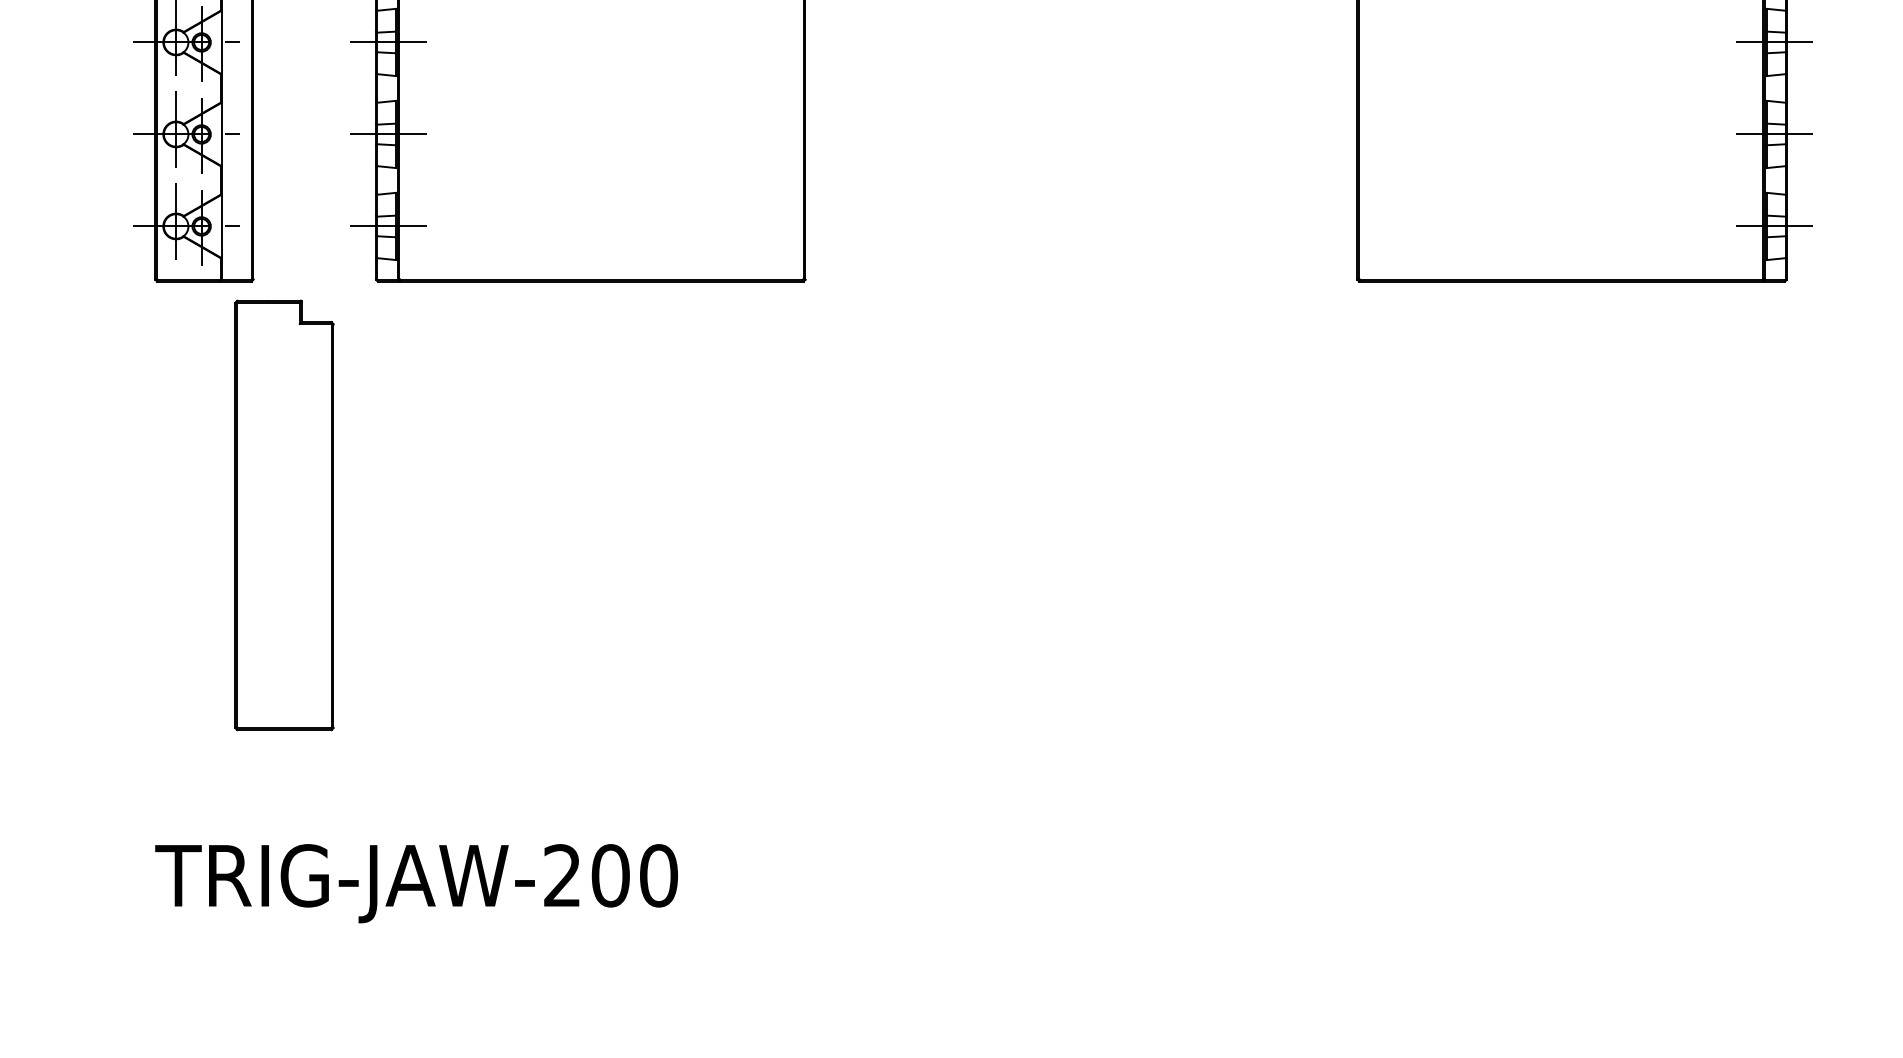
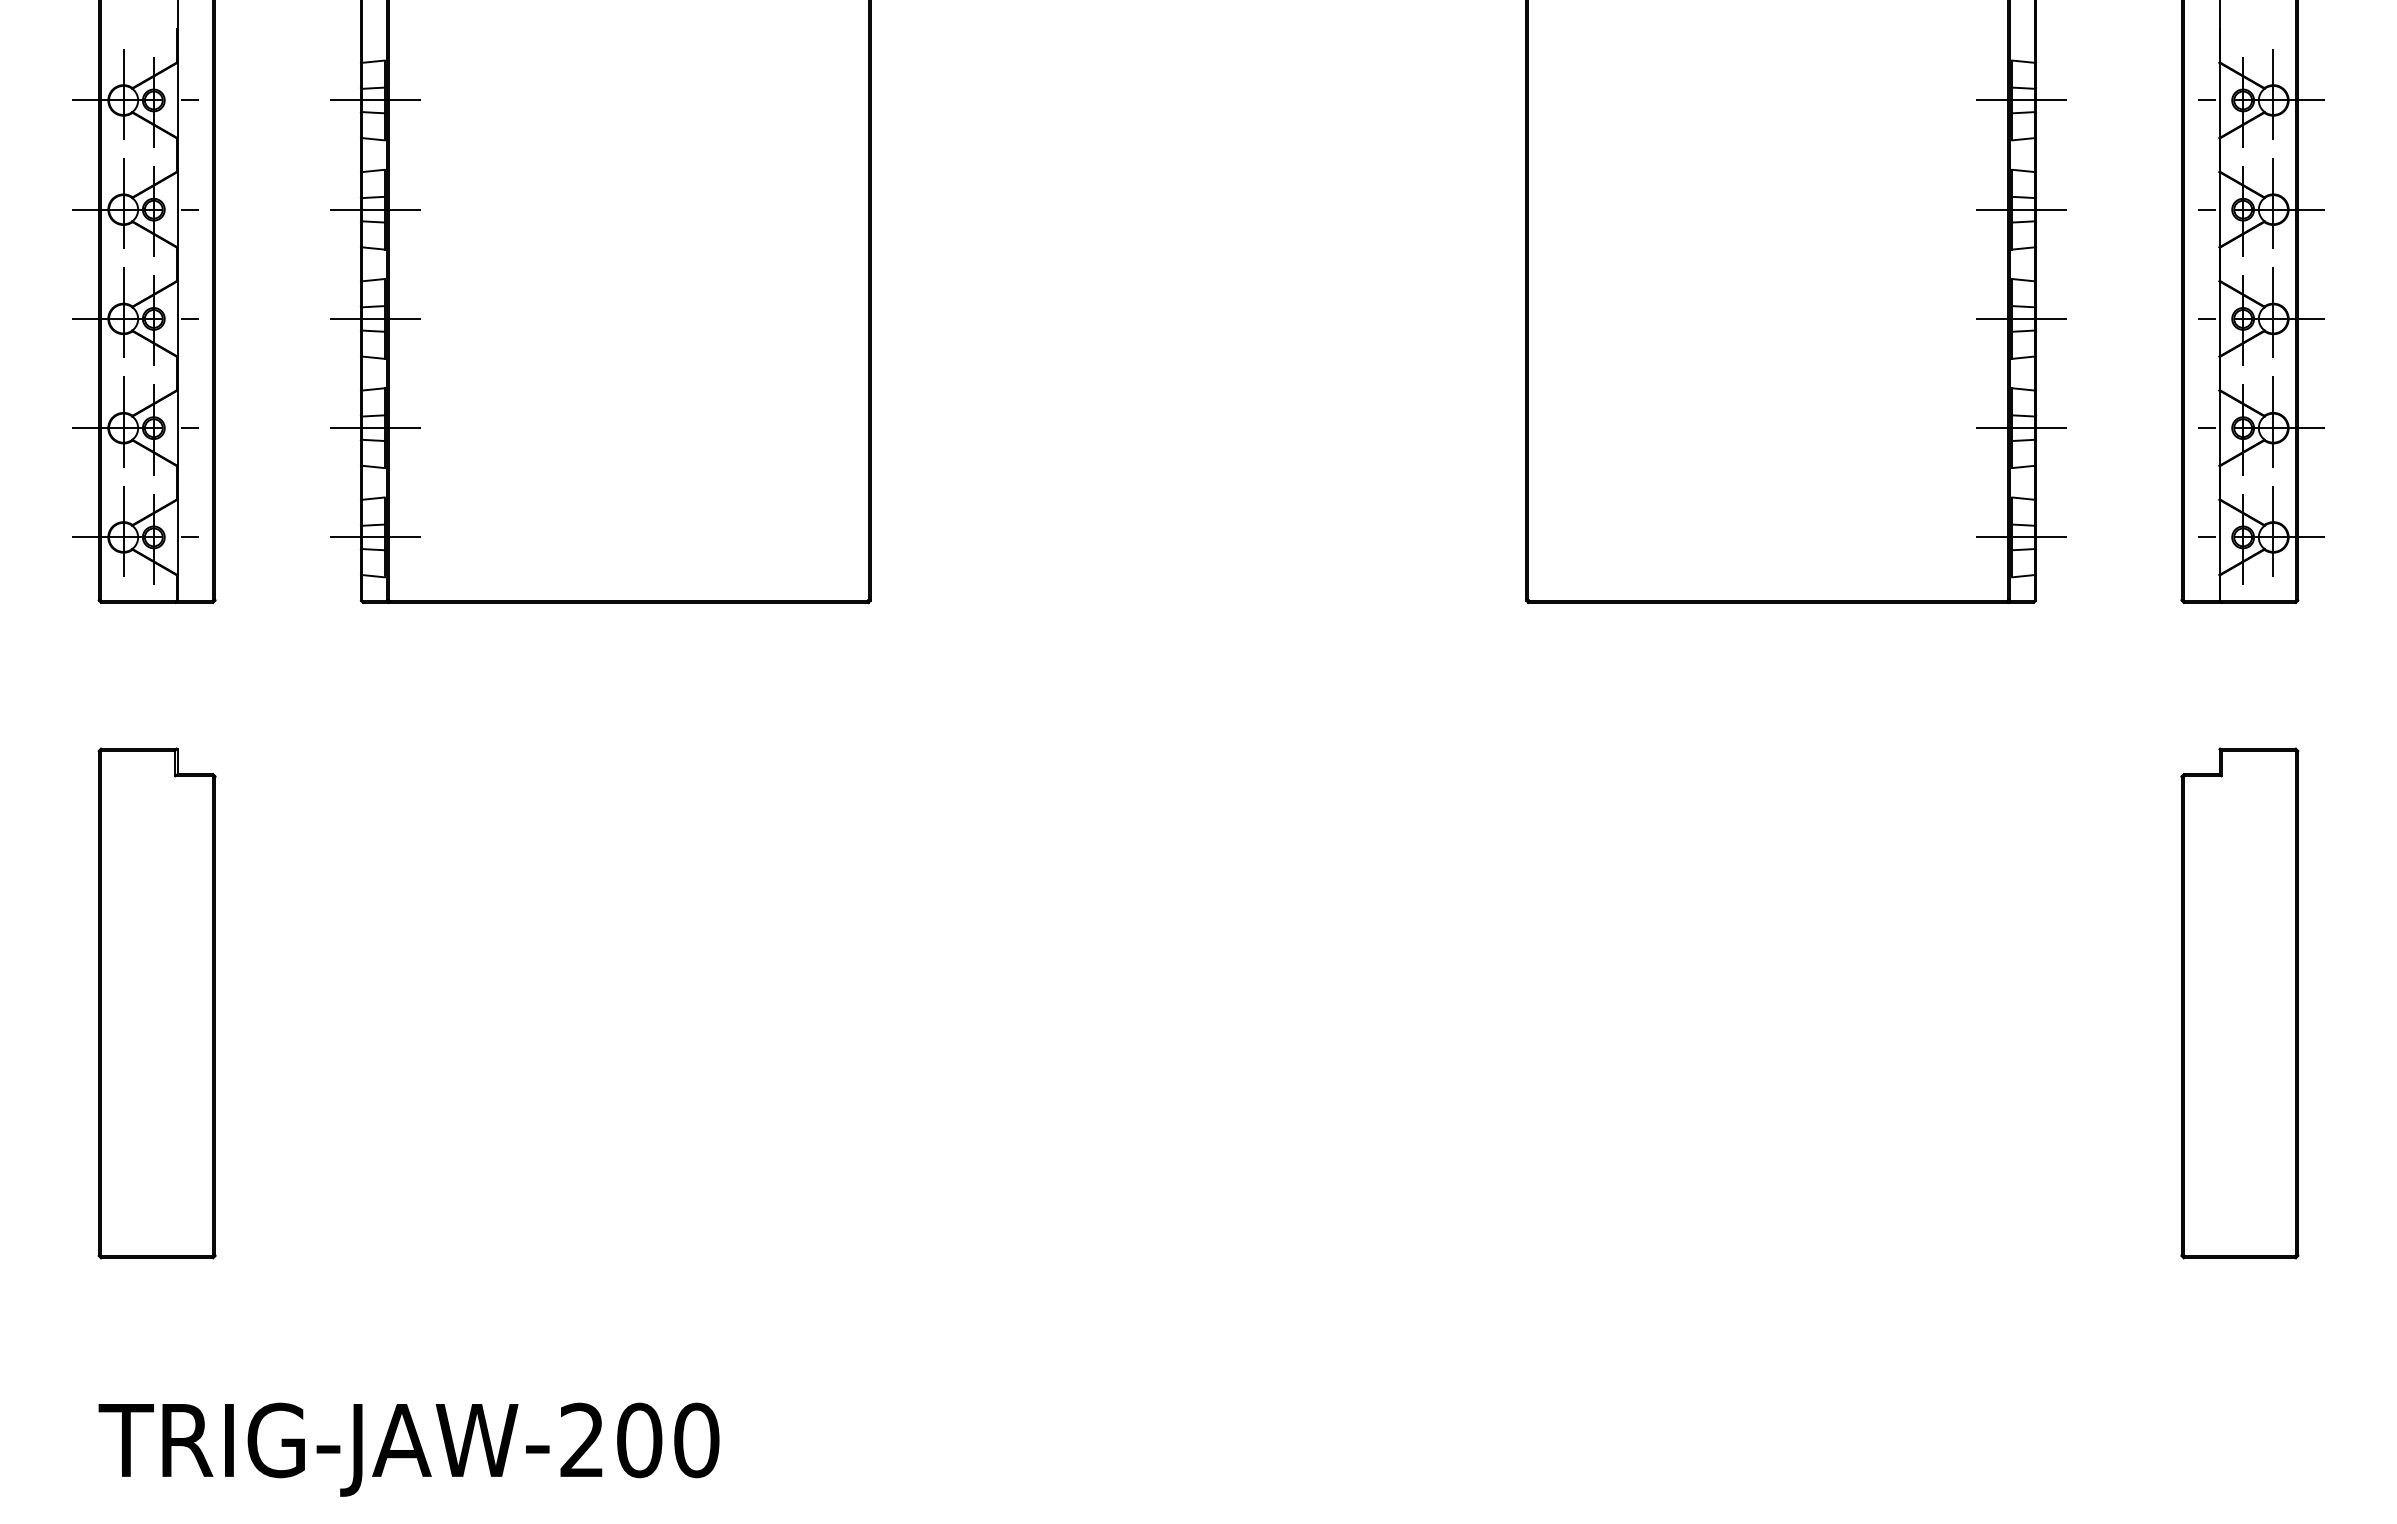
part: (283, 515) -> (156, 1003), moved
text: (416, 883) -> (408, 1449), moved

